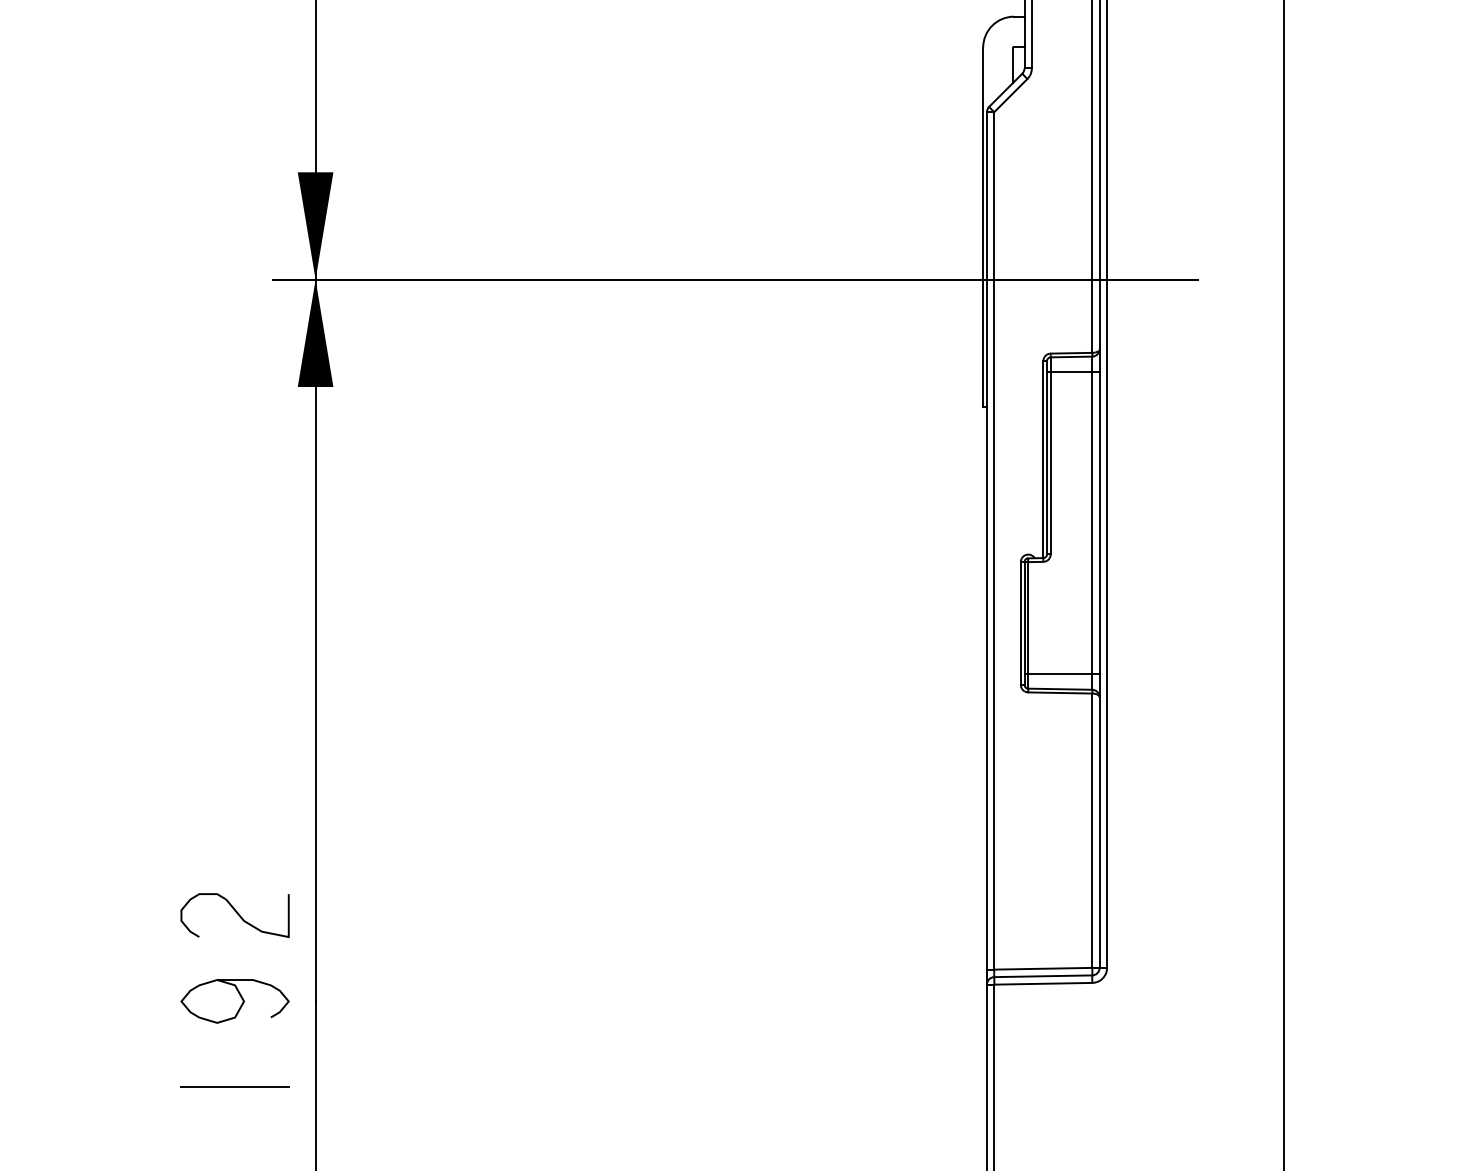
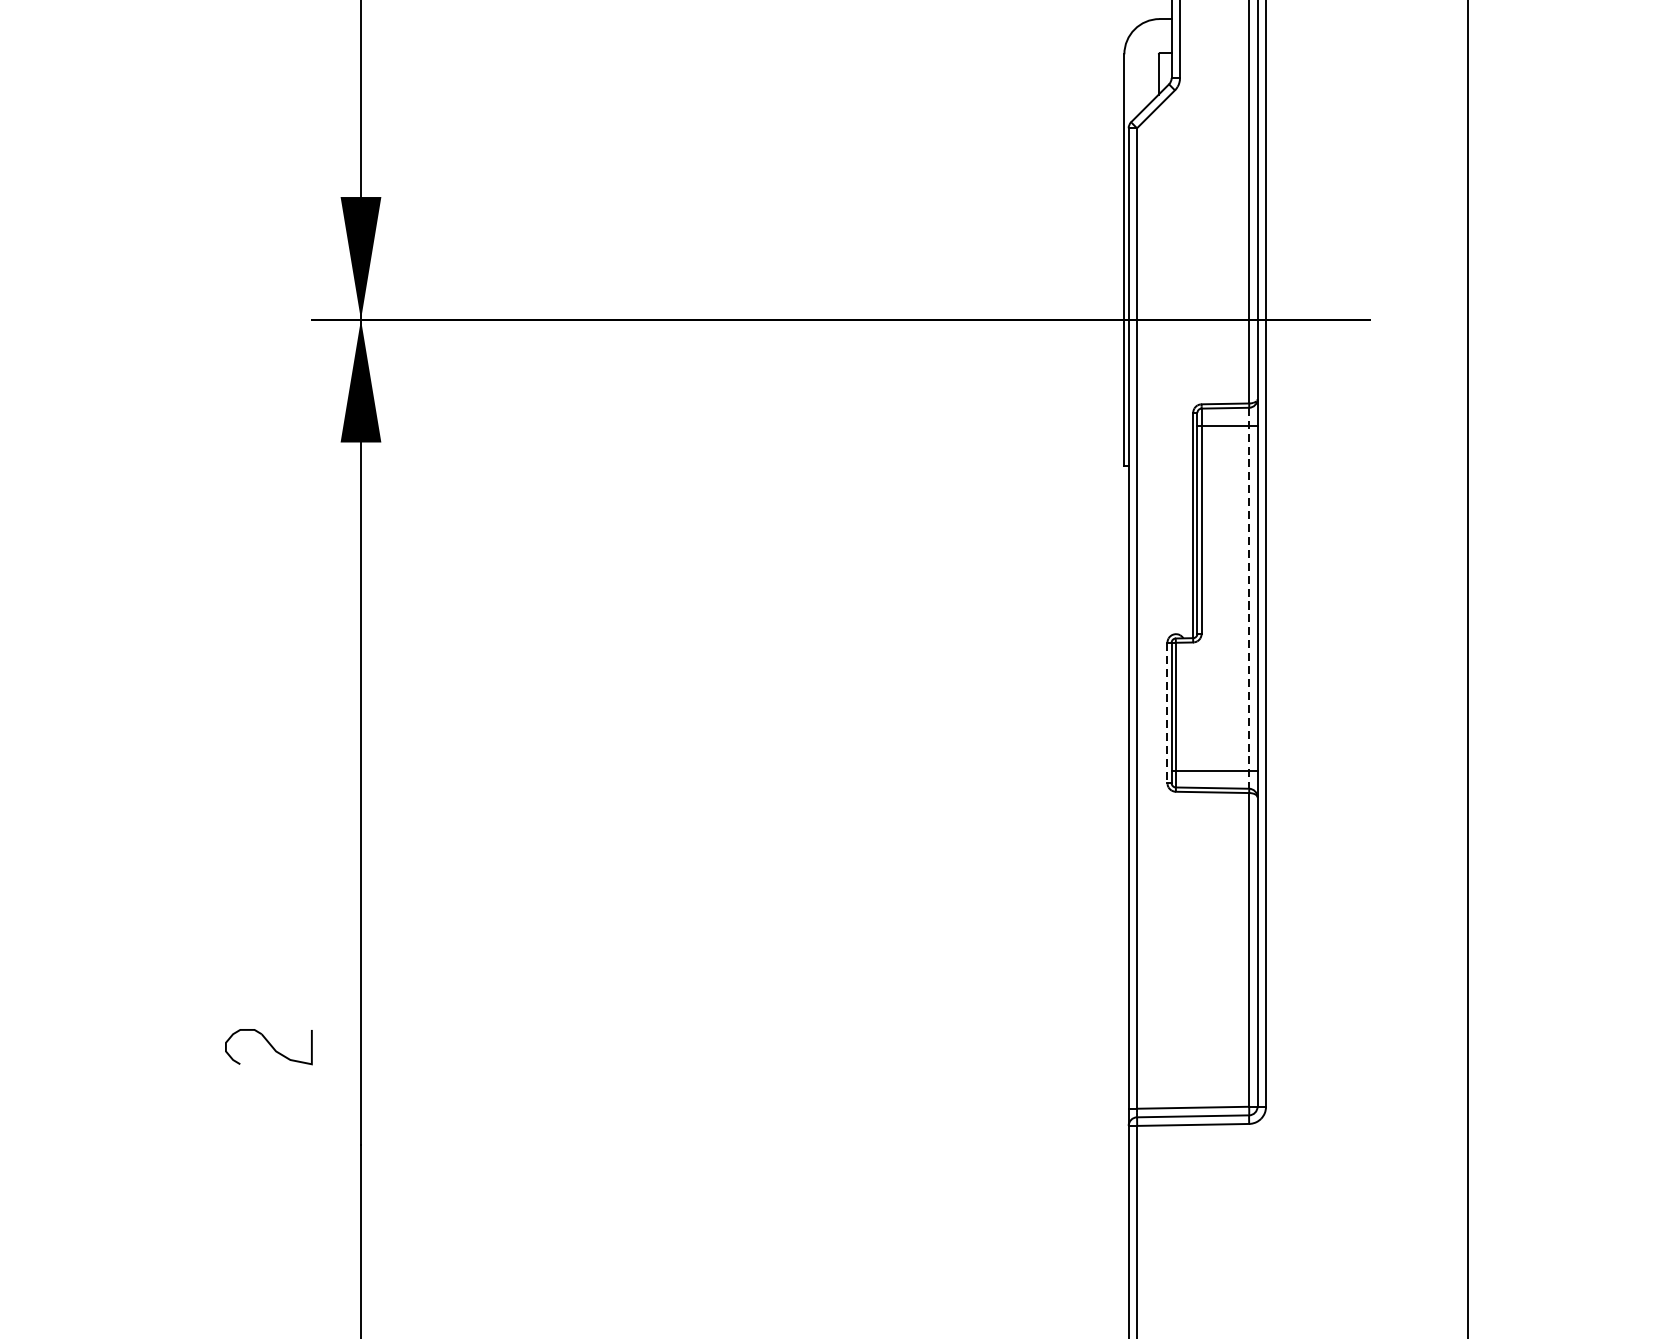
line: (1092, 523) -> (1249, 598), solid -> dashed
line: (1020, 624) -> (1167, 714), solid -> dashed
part: (234, 915) -> (268, 1046), size x0.7
curve: (240, 997) -> (275, 1140), removed
line: (234, 1087) -> (268, 1243), removed

